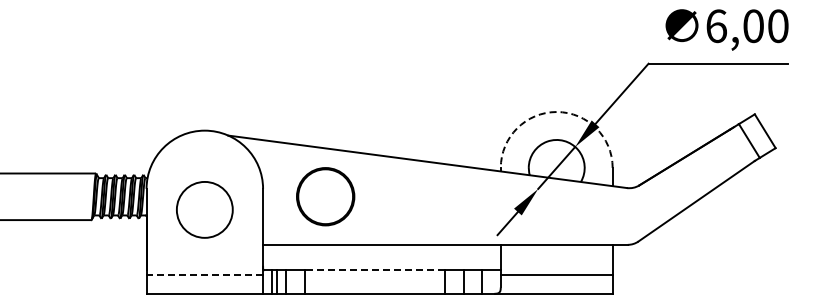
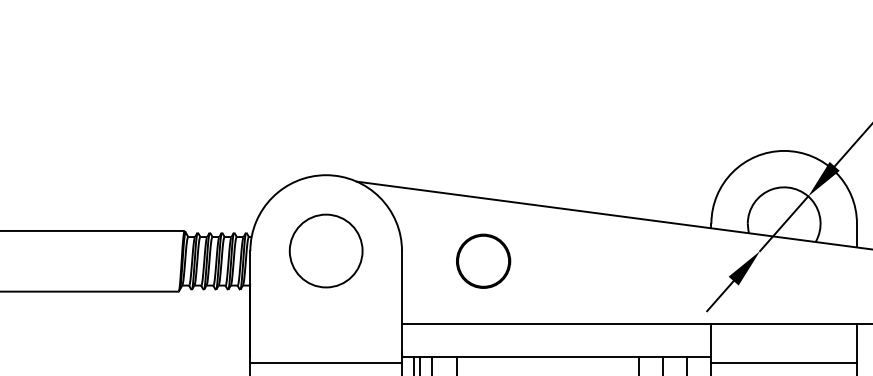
arc: (556, 112) -> (783, 151), dashed -> solid
circle: (325, 196) -> (483, 260), size x0.71
circle: (204, 209) -> (325, 250), moved
line: (374, 270) -> (547, 357), dashed -> solid
line: (204, 275) -> (325, 363), dashed -> solid

